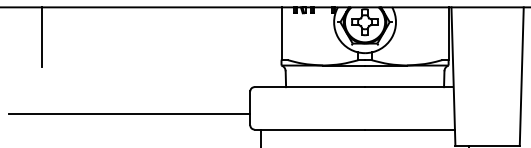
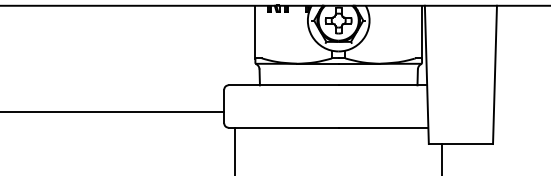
line: (41, 37) -> (16, 35), removed

